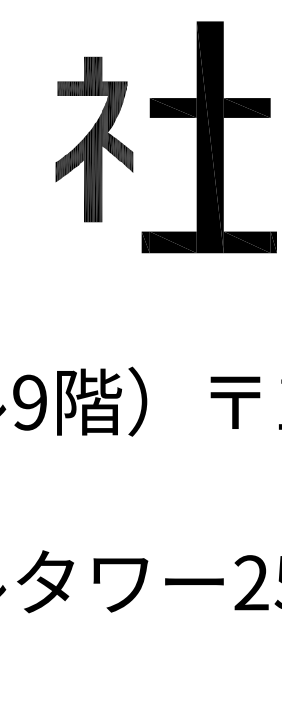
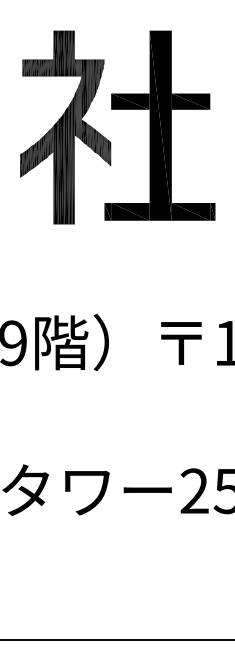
part: (94, 139) -> (65, 127), size x1.43

